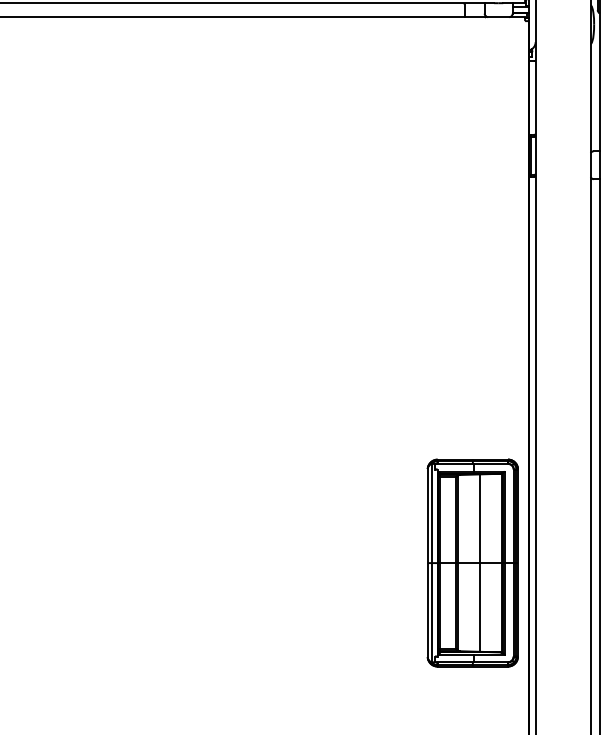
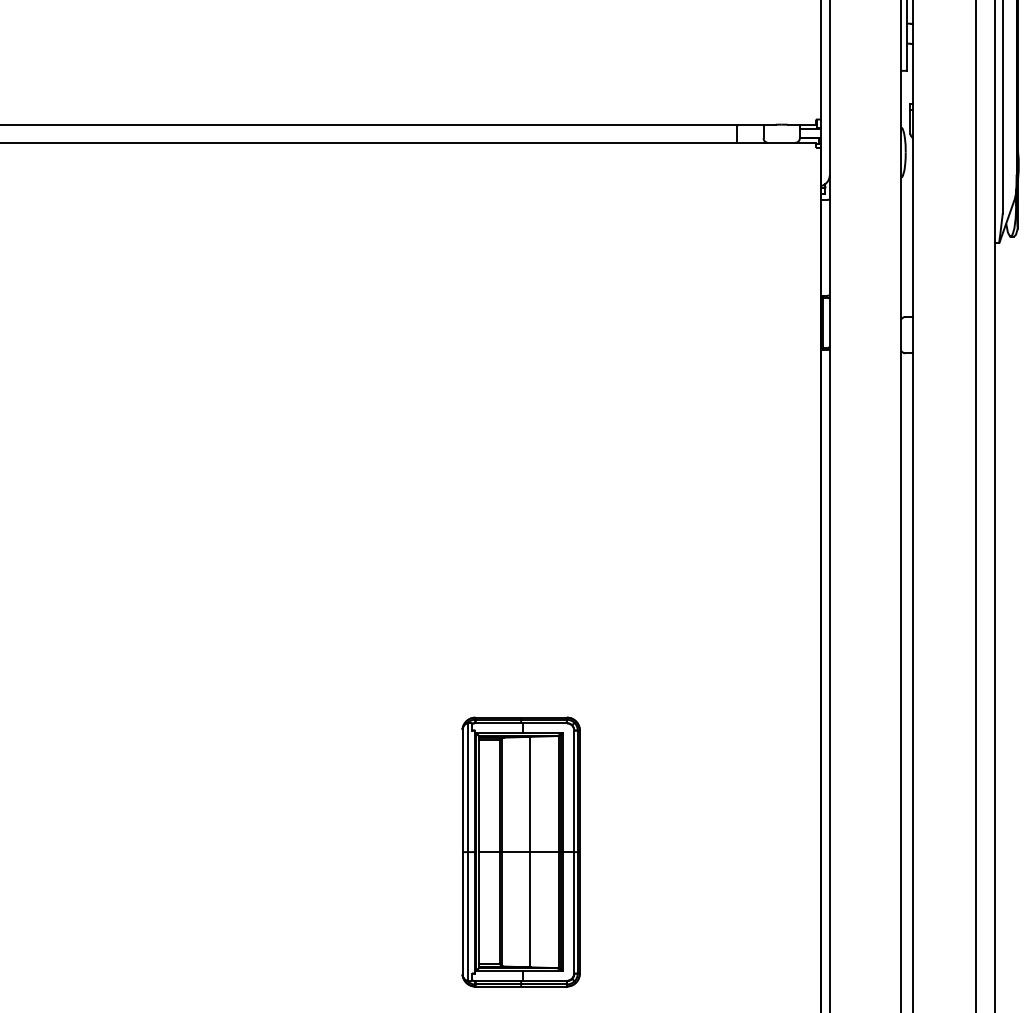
part: (472, 562) -> (520, 851), moved

